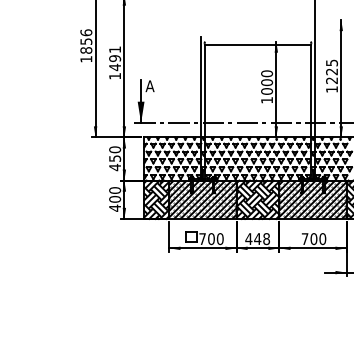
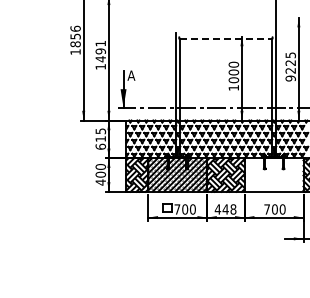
line: (258, 44) -> (226, 39), solid -> dashed
text: (331, 89) -> (290, 78), 1225 -> 9225
text: (114, 158) -> (100, 138), 450 -> 615
hatch: (312, 199) -> (273, 174), removed

